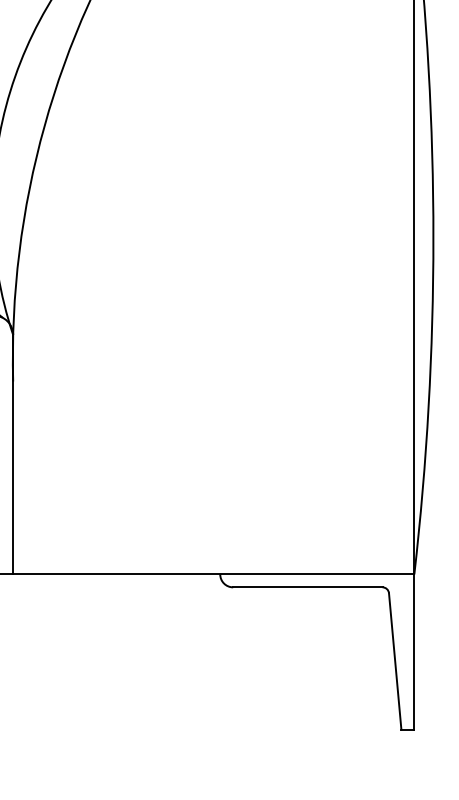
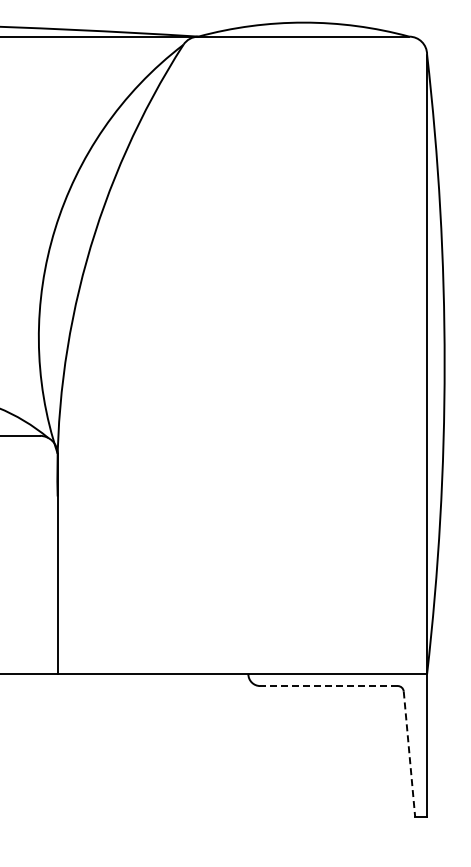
line: (308, 587) -> (329, 686), solid -> dashed
line: (395, 661) -> (409, 754), solid -> dashed

